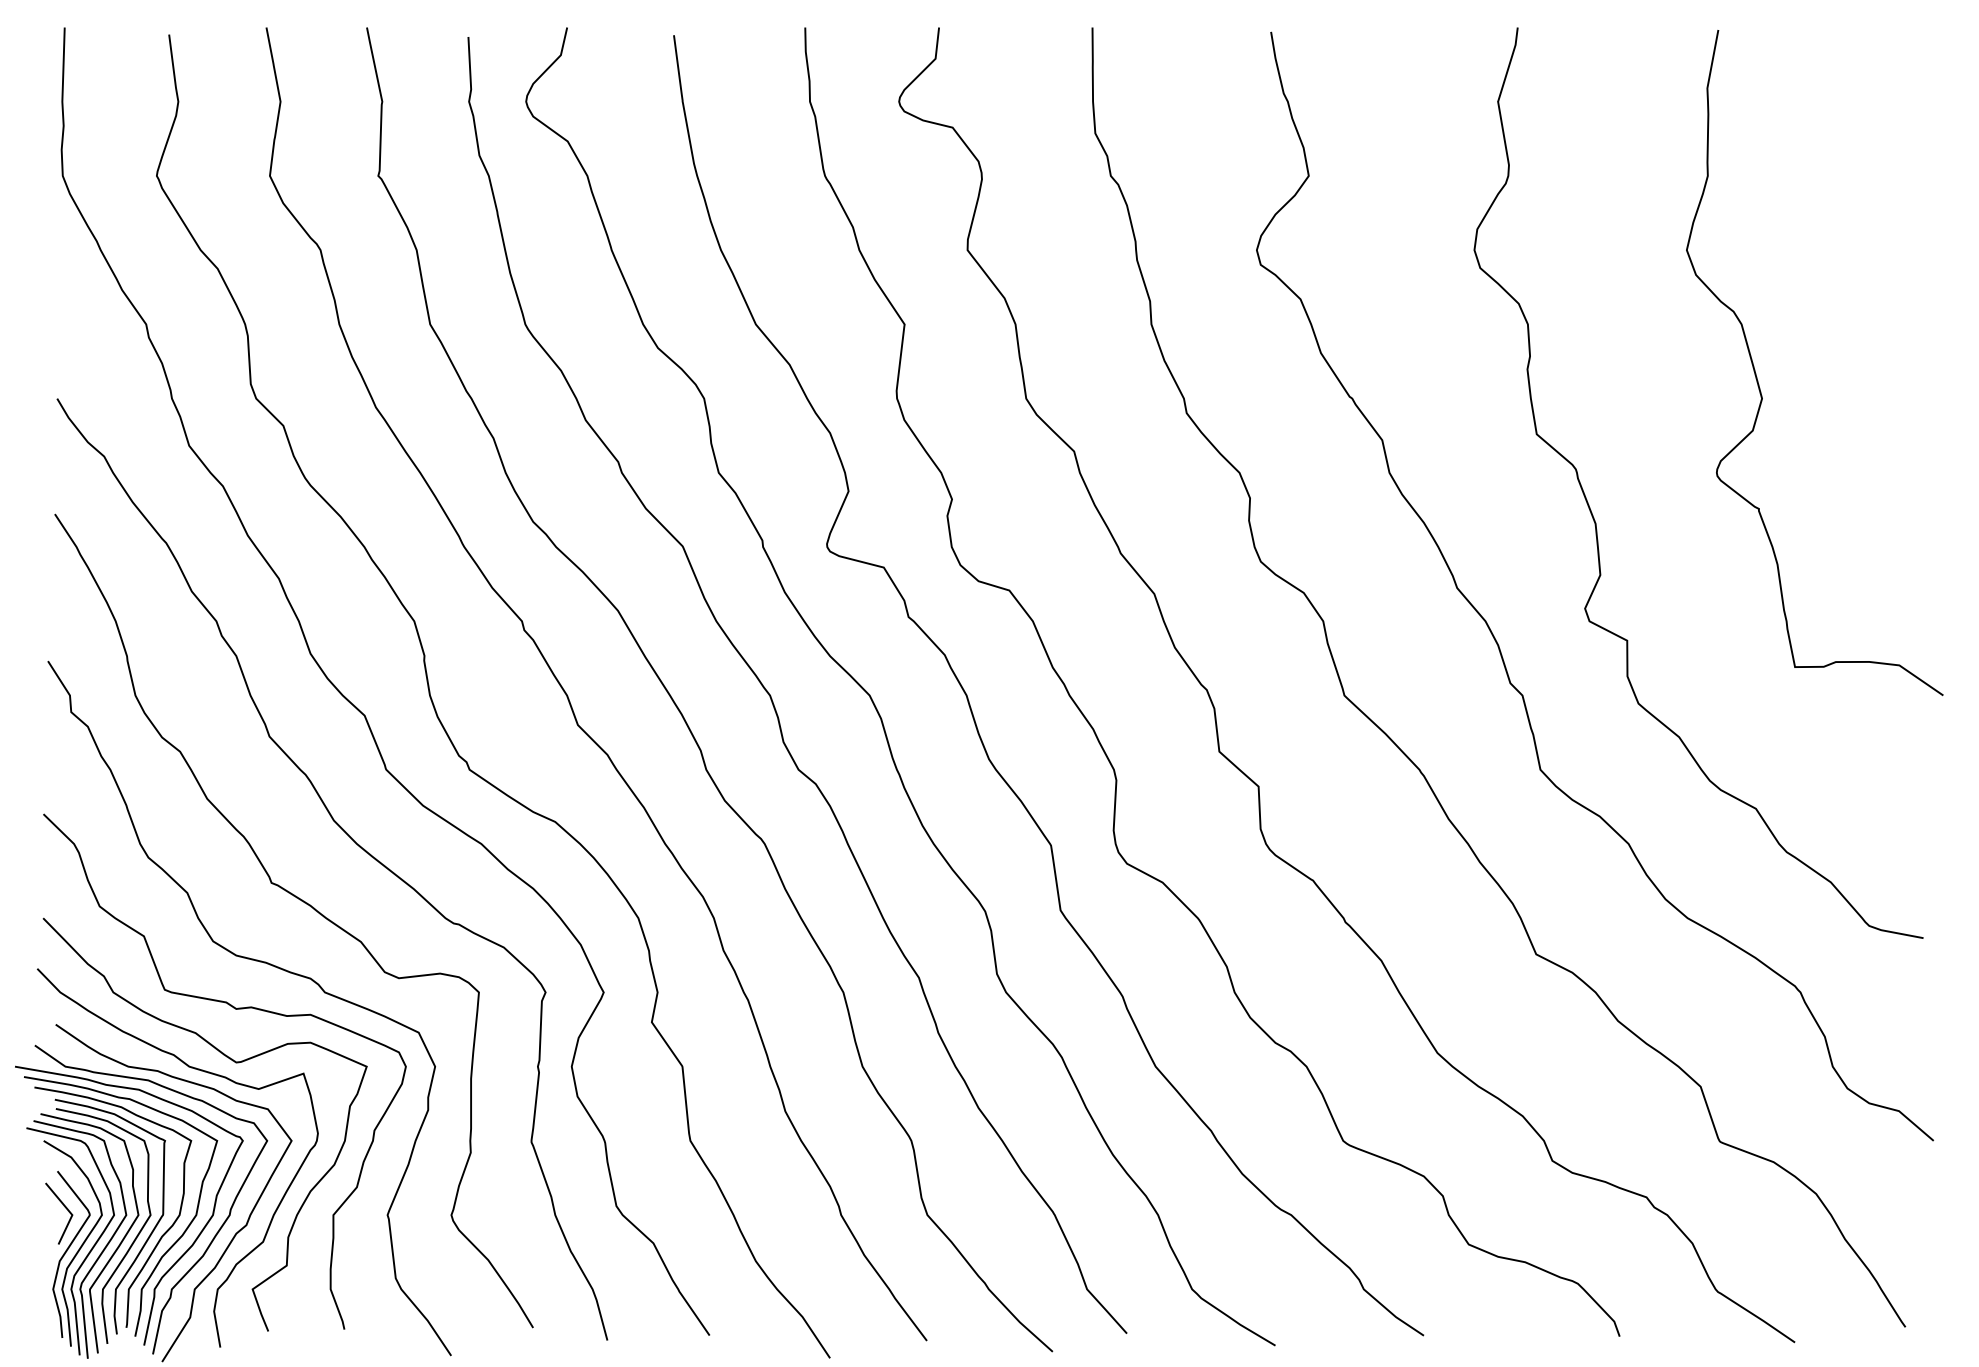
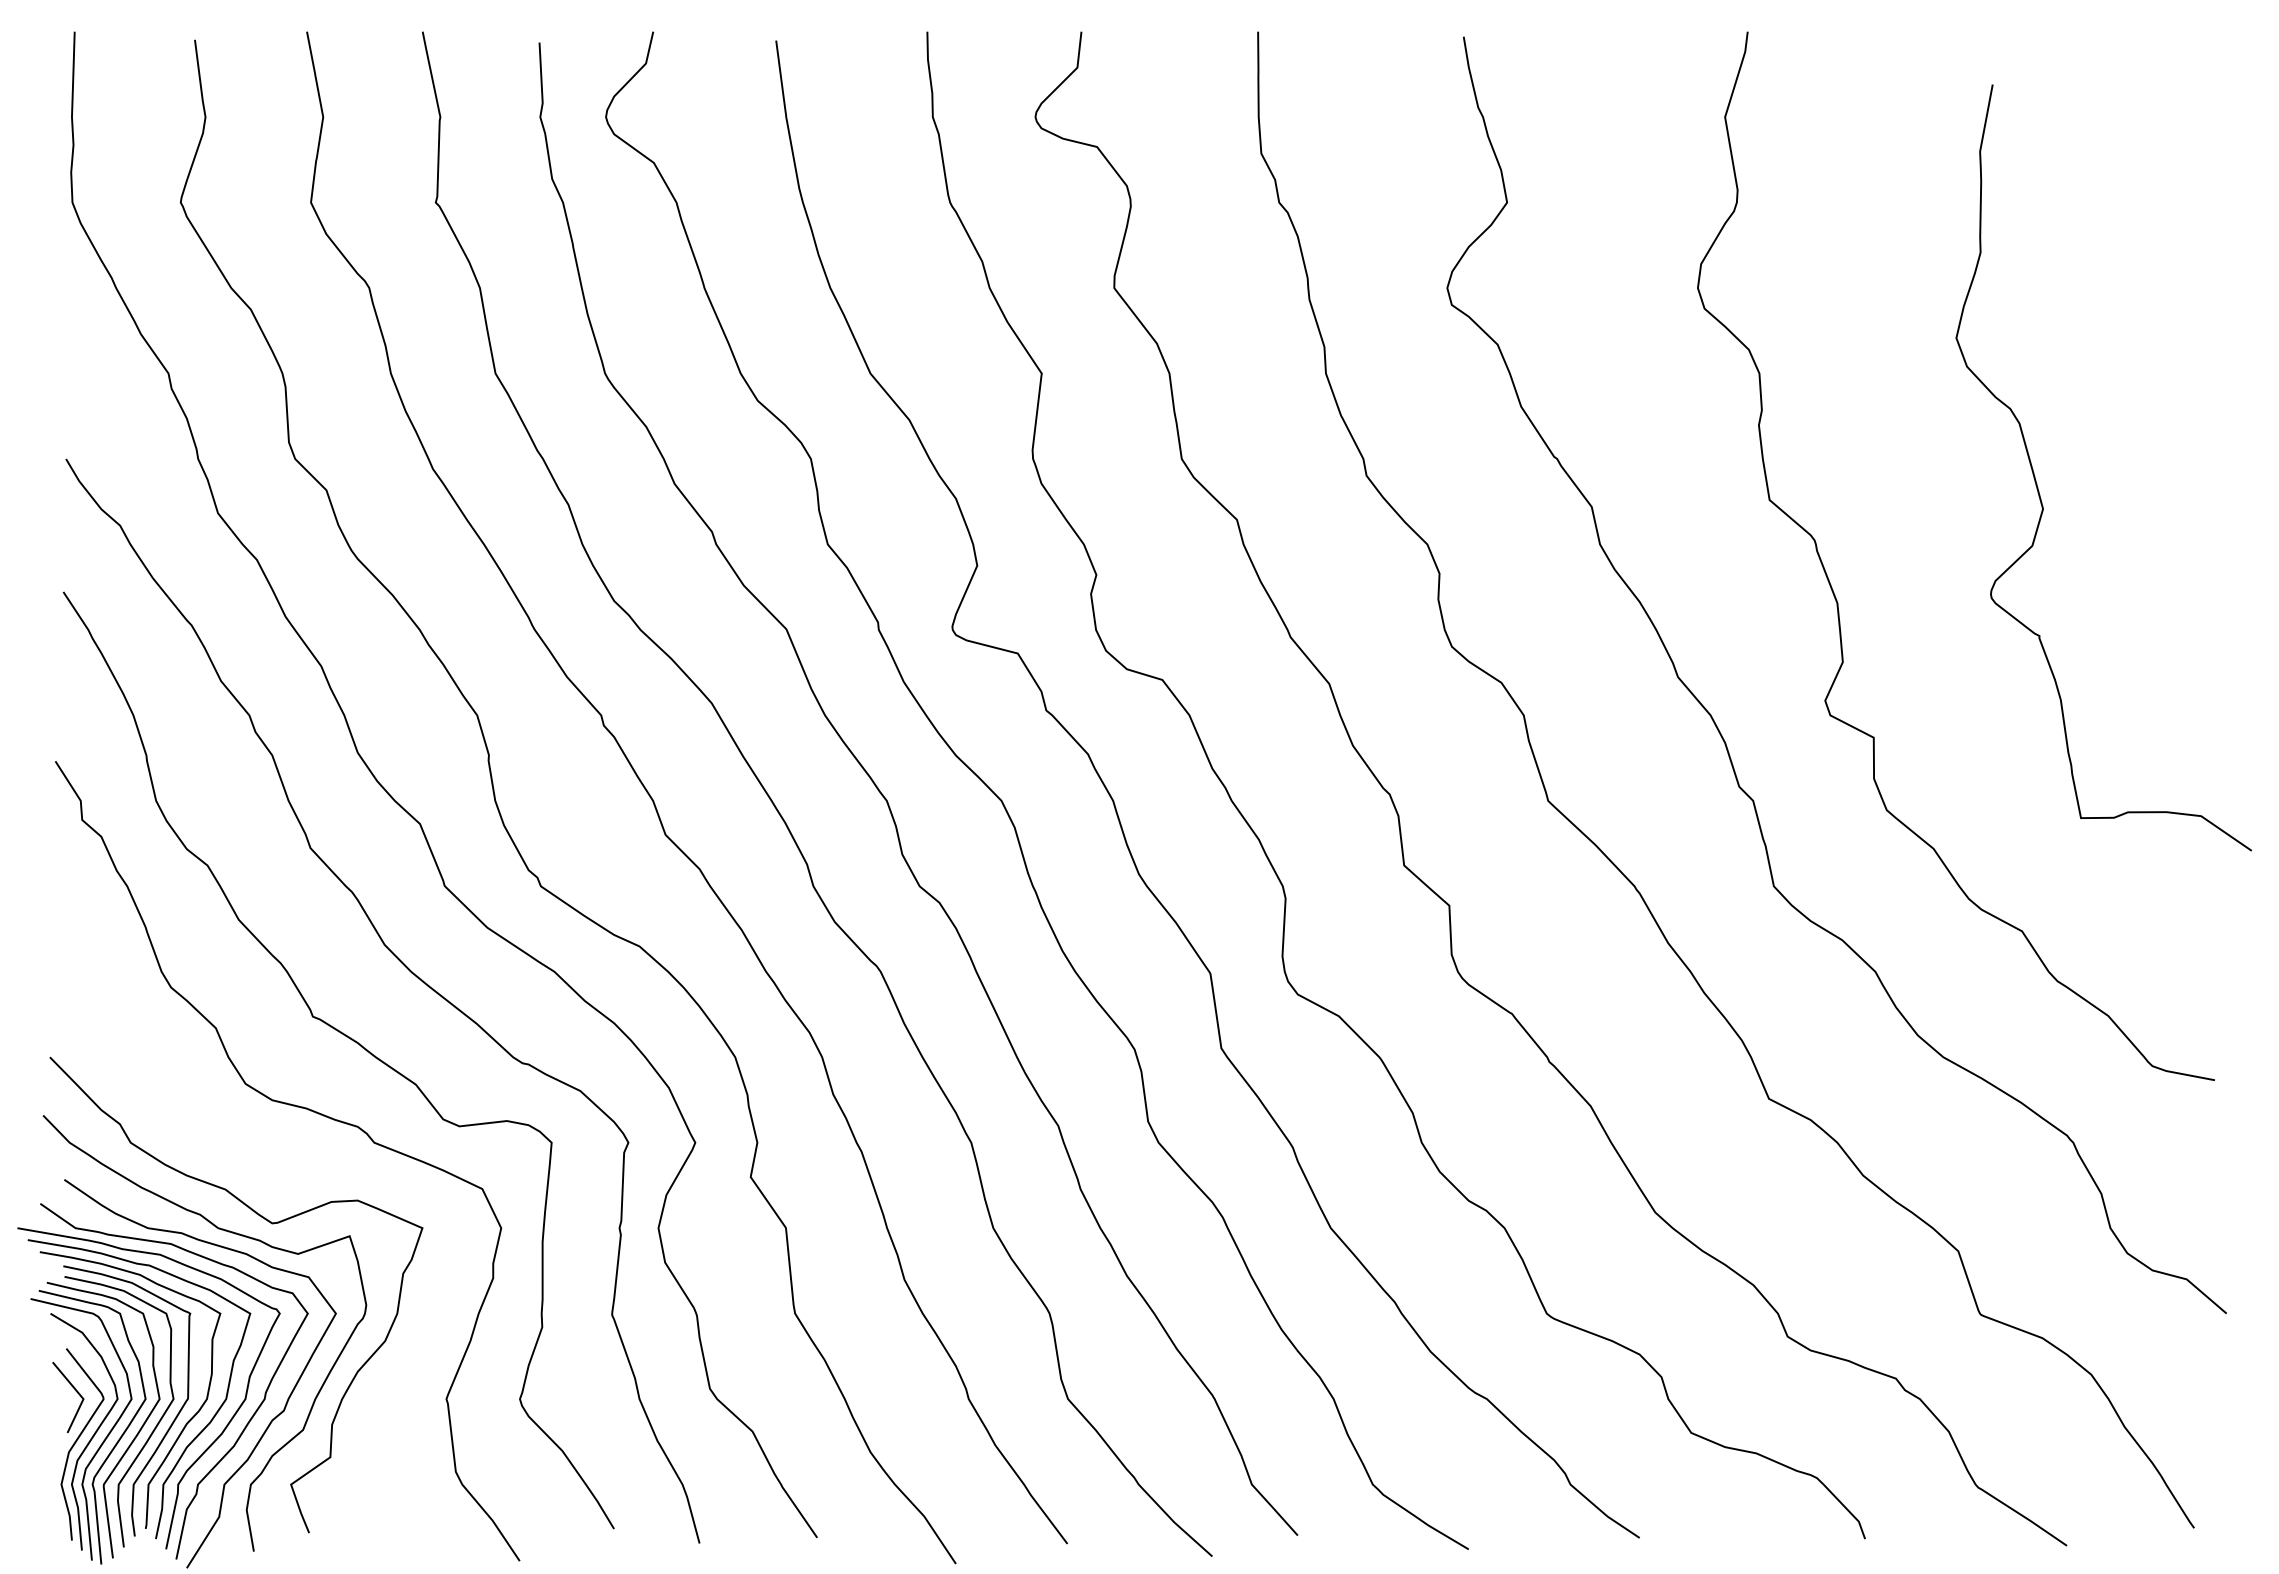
curve: (1757, 376) -> (2037, 483), moved
curve: (235, 1009) -> (271, 1162), removed

